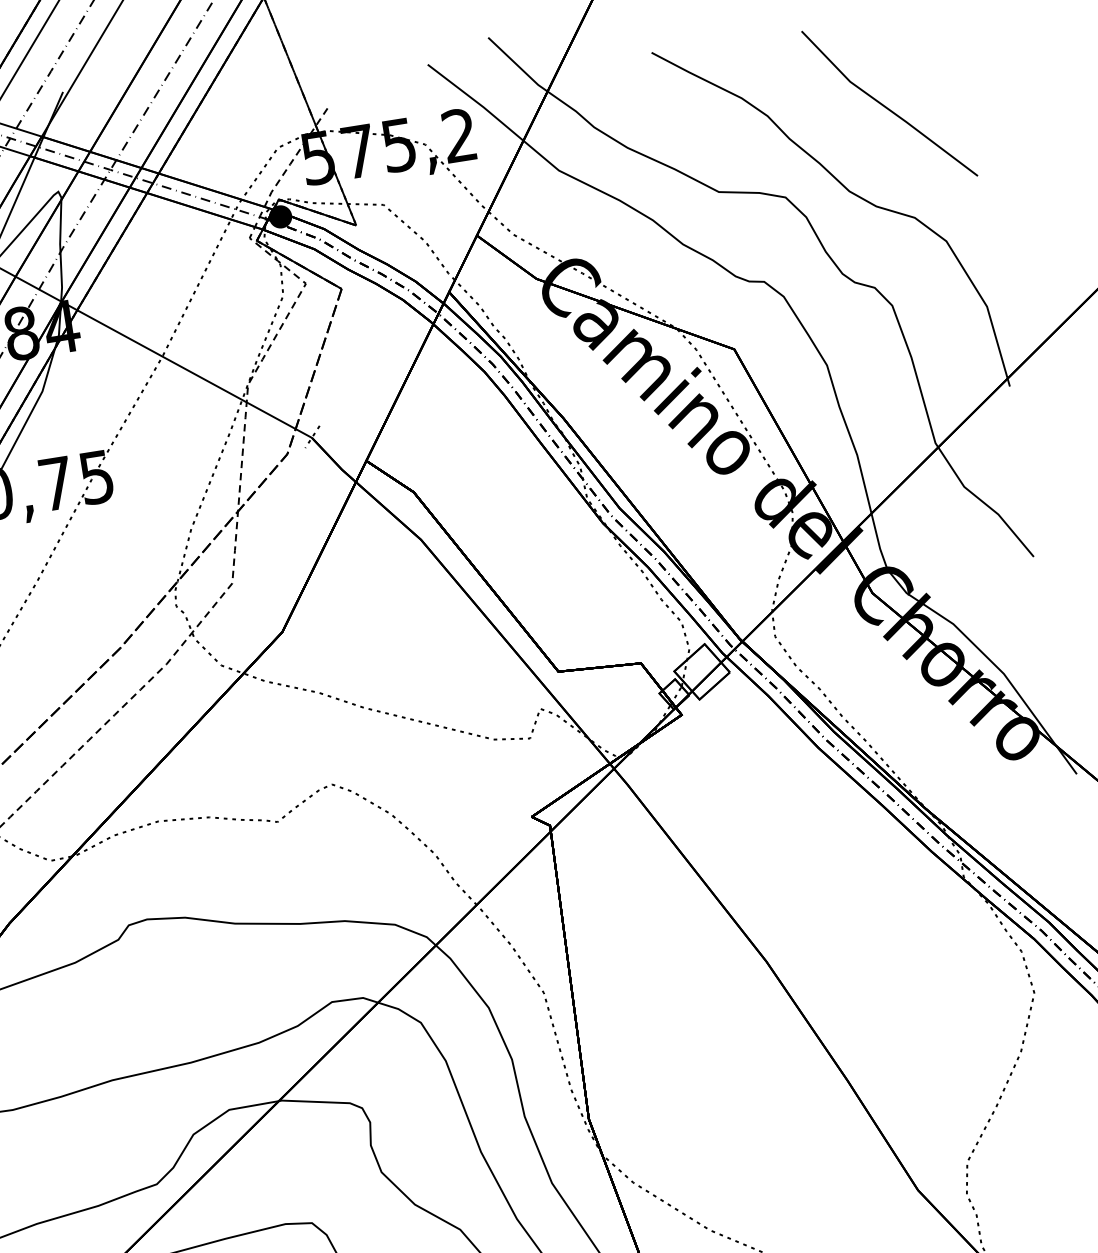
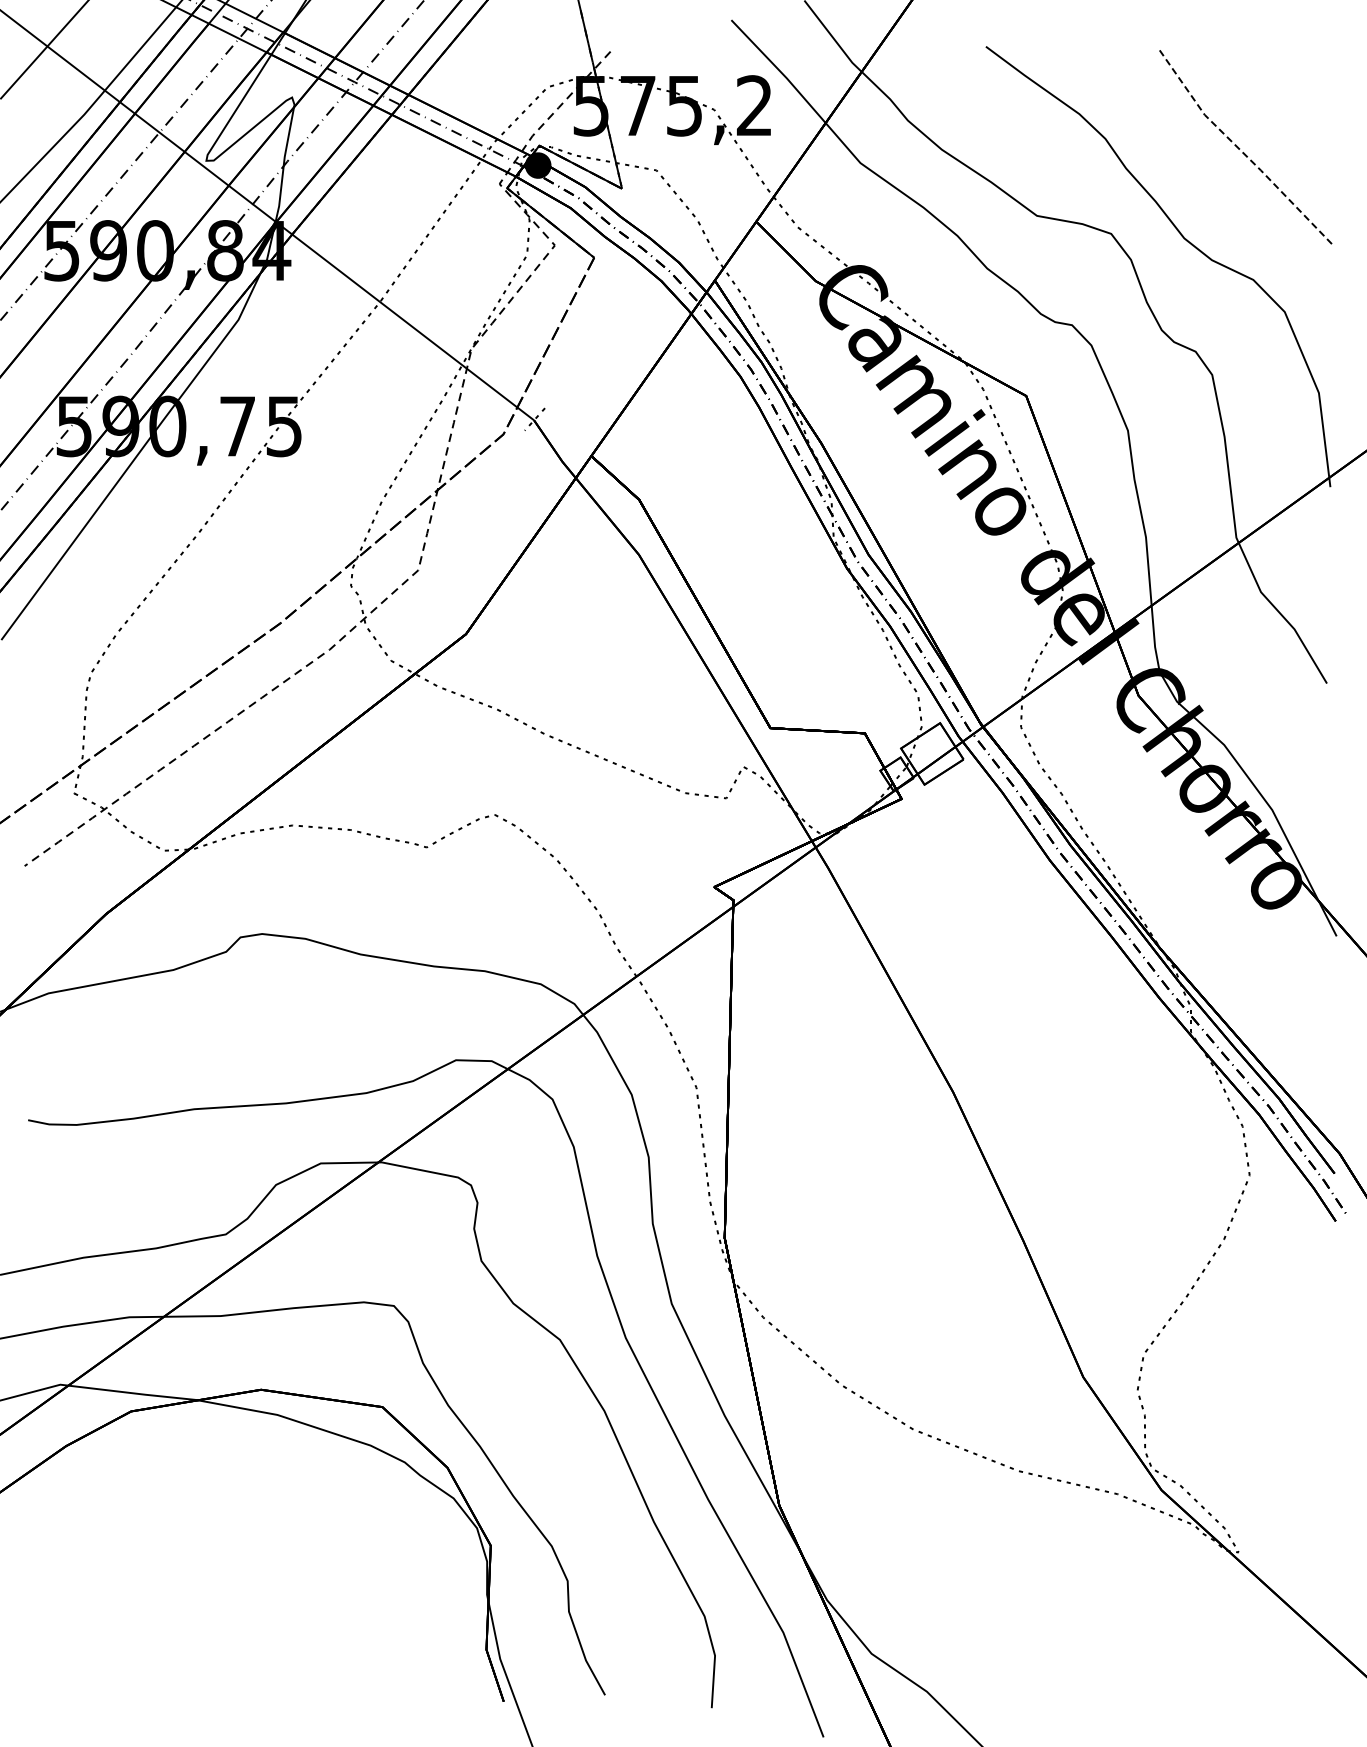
line: (886, 107) -> (1240, 150), solid -> dashed

